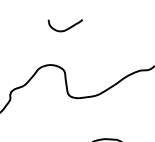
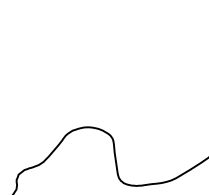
curve: (66, 28) -> (116, 62), removed

